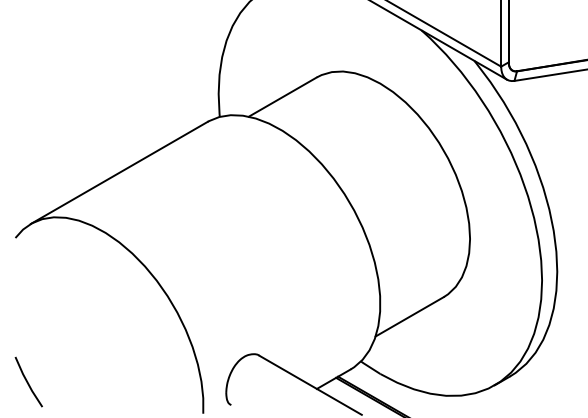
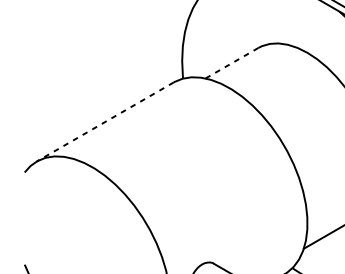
line: (282, 97) -> (231, 63), solid -> dashed
line: (118, 173) -> (104, 122), solid -> dashed

